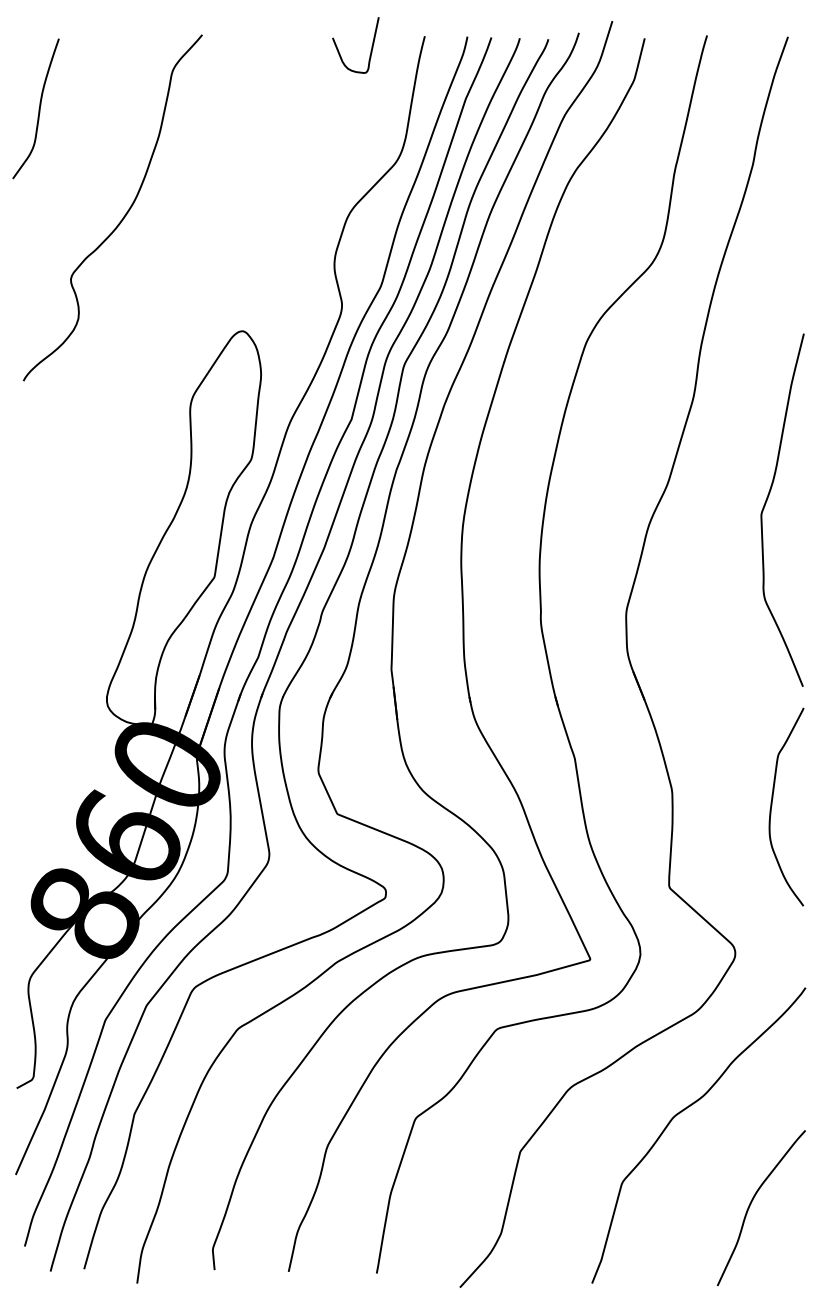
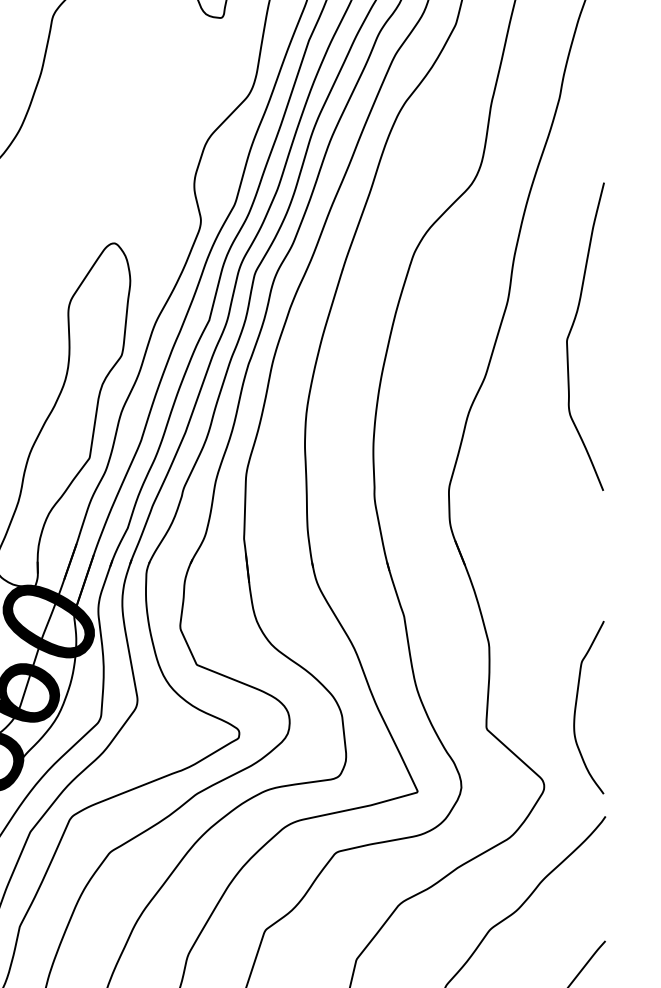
curve: (767, 501) -> (572, 329), moved
curve: (772, 806) -> (576, 707), moved

